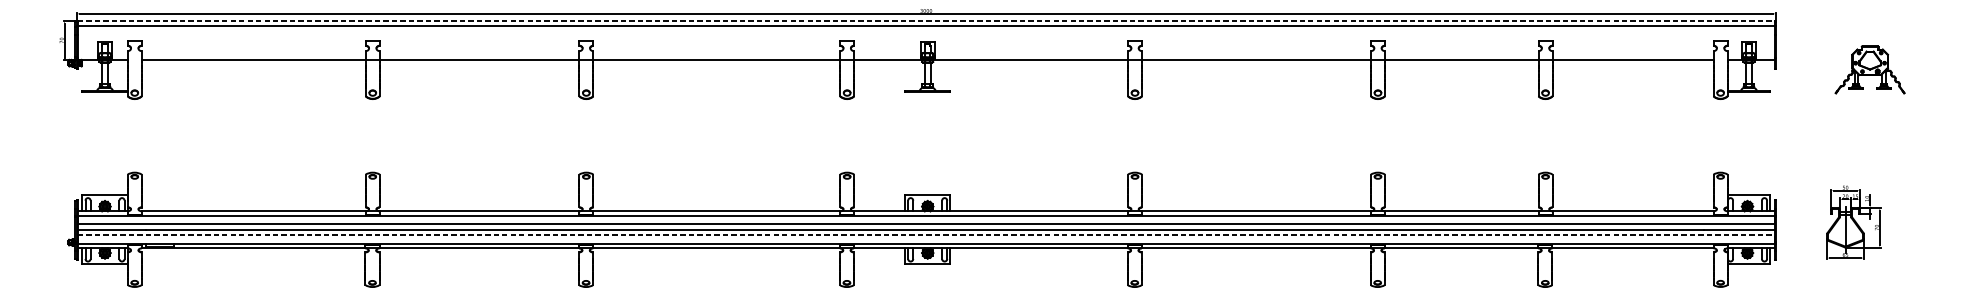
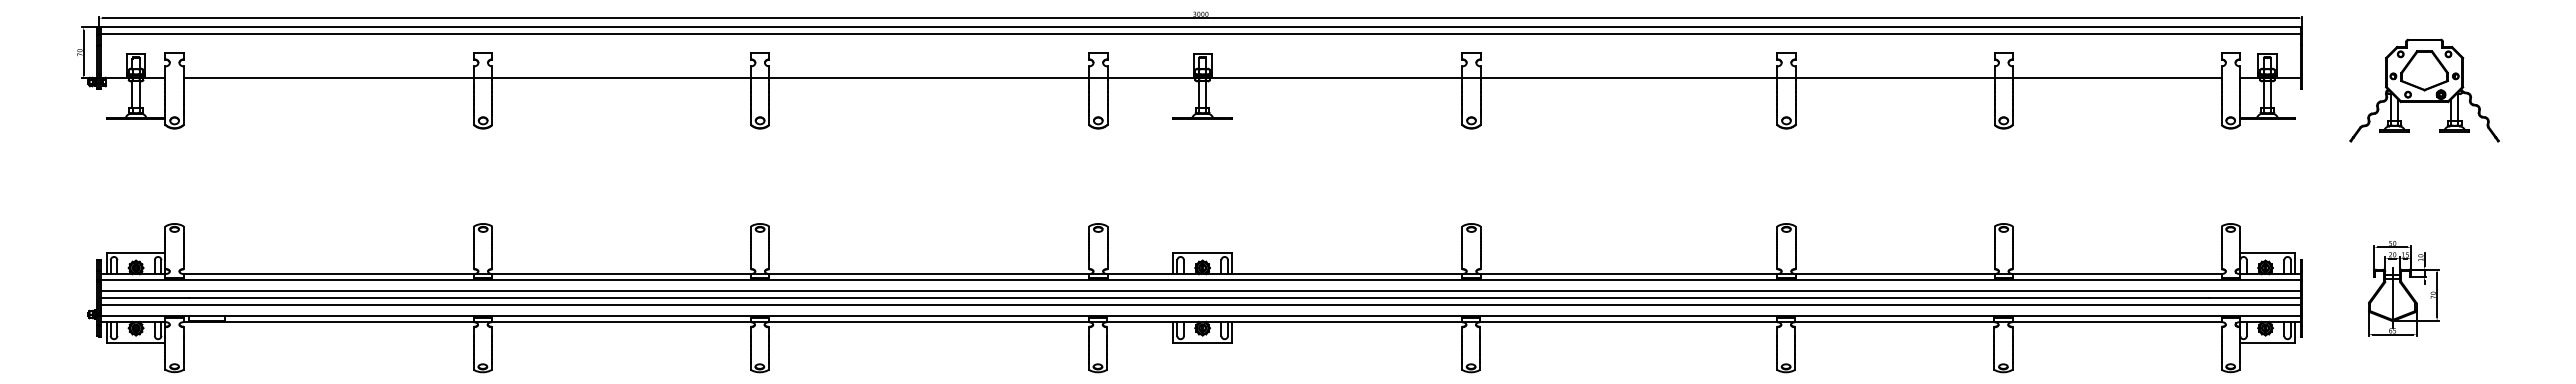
line: (926, 20) -> (1200, 26), dashed -> solid
part: (1870, 69) -> (2424, 90), size x1.67
line: (926, 235) -> (1200, 305), dashed -> solid

